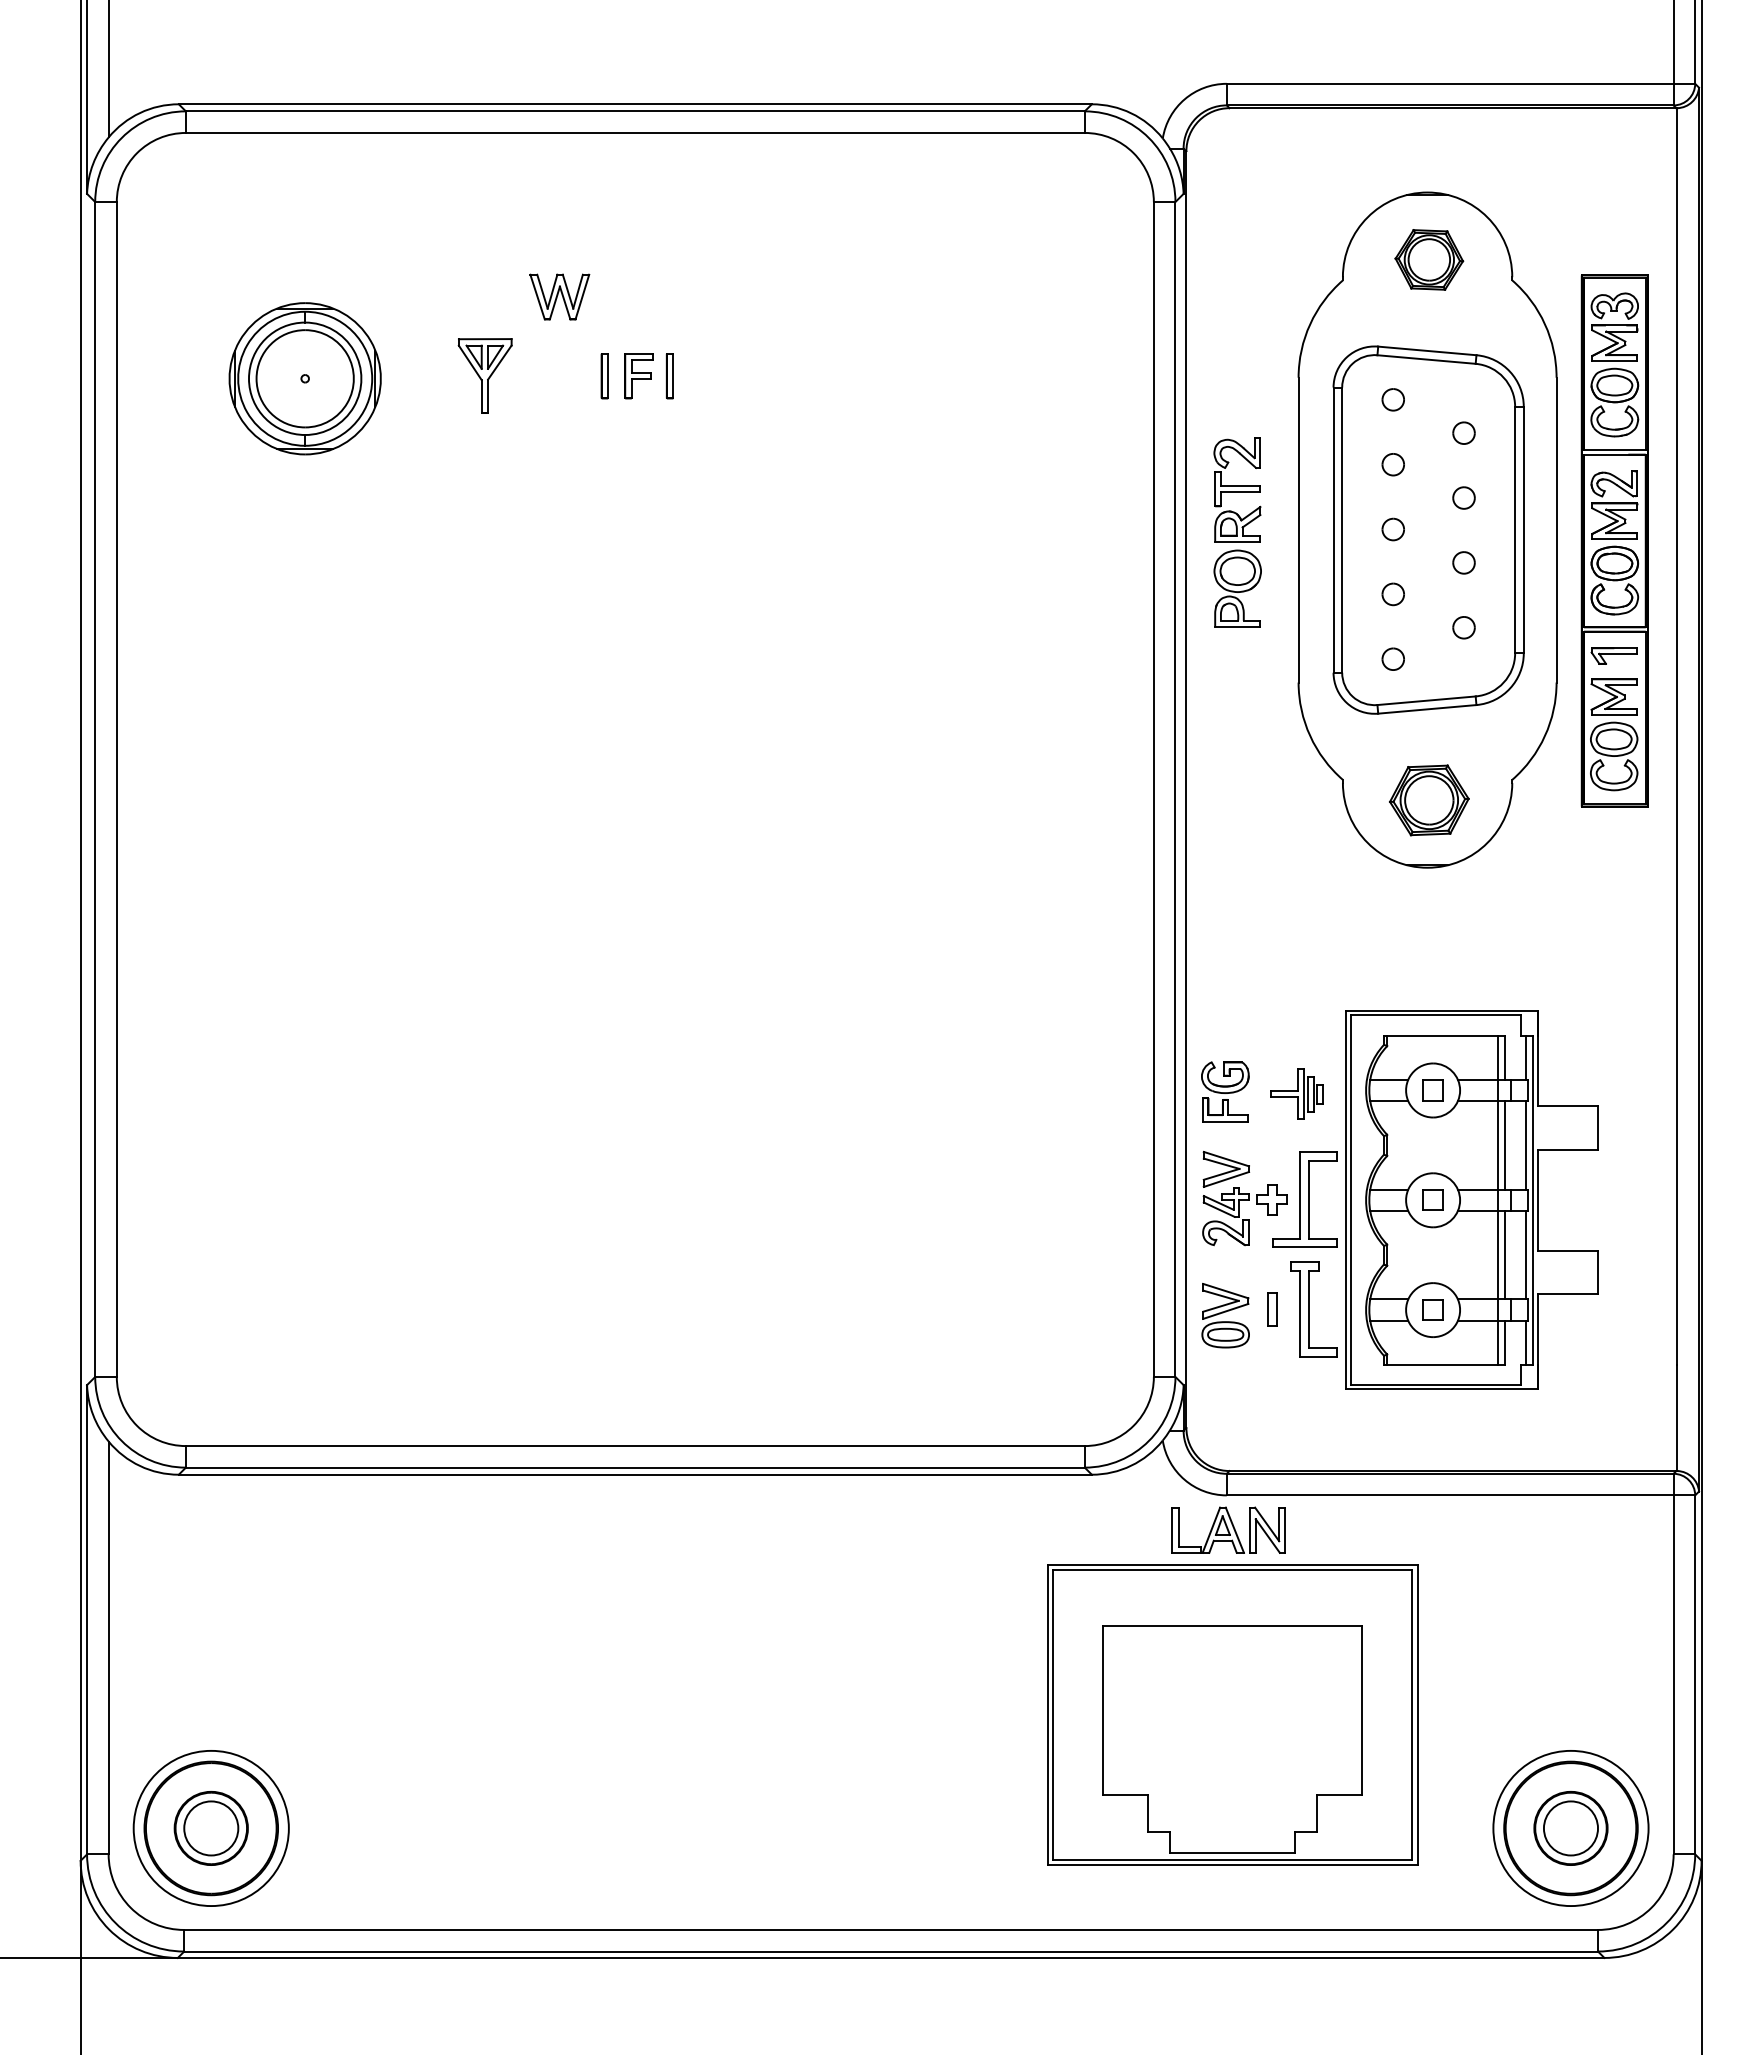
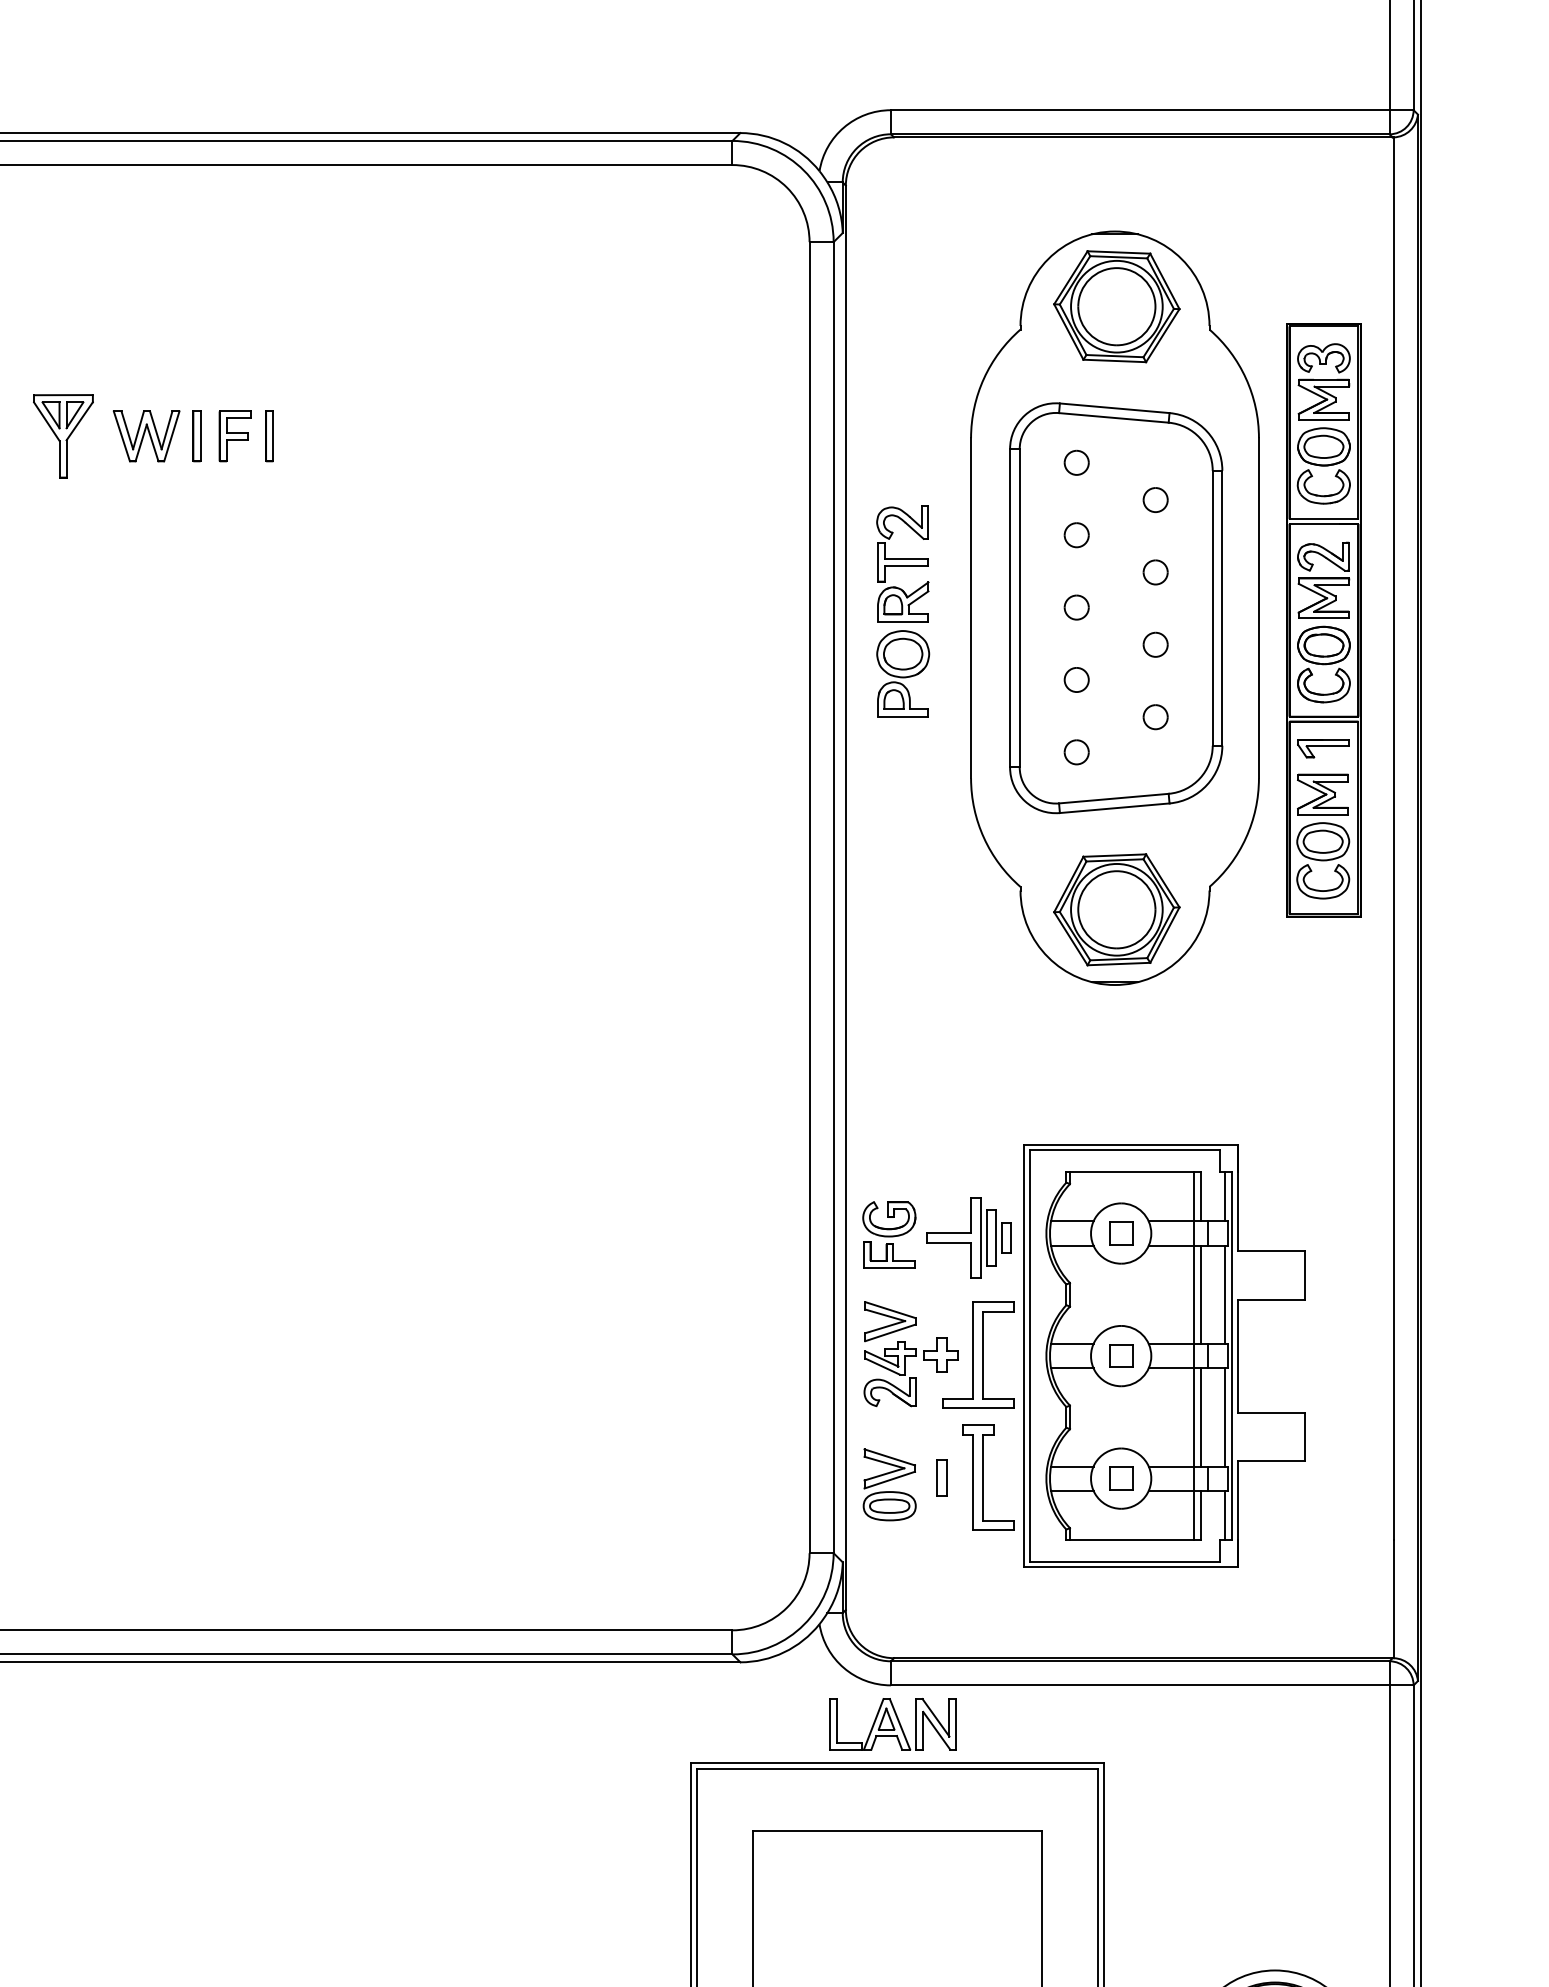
part: (1429, 259) -> (1117, 306), size x1.67
part: (559, 296) -> (146, 435), moved
part: (1429, 800) -> (1117, 909), size x1.43
part: (1296, 1094) -> (968, 1238), size x1.43

